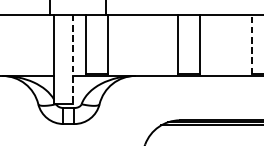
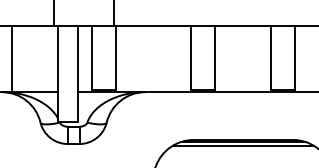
line: (252, 44) -> (271, 58), dashed -> solid
line: (11, 45) -> (11, 59), added
line: (72, 59) -> (77, 74), dashed -> solid

